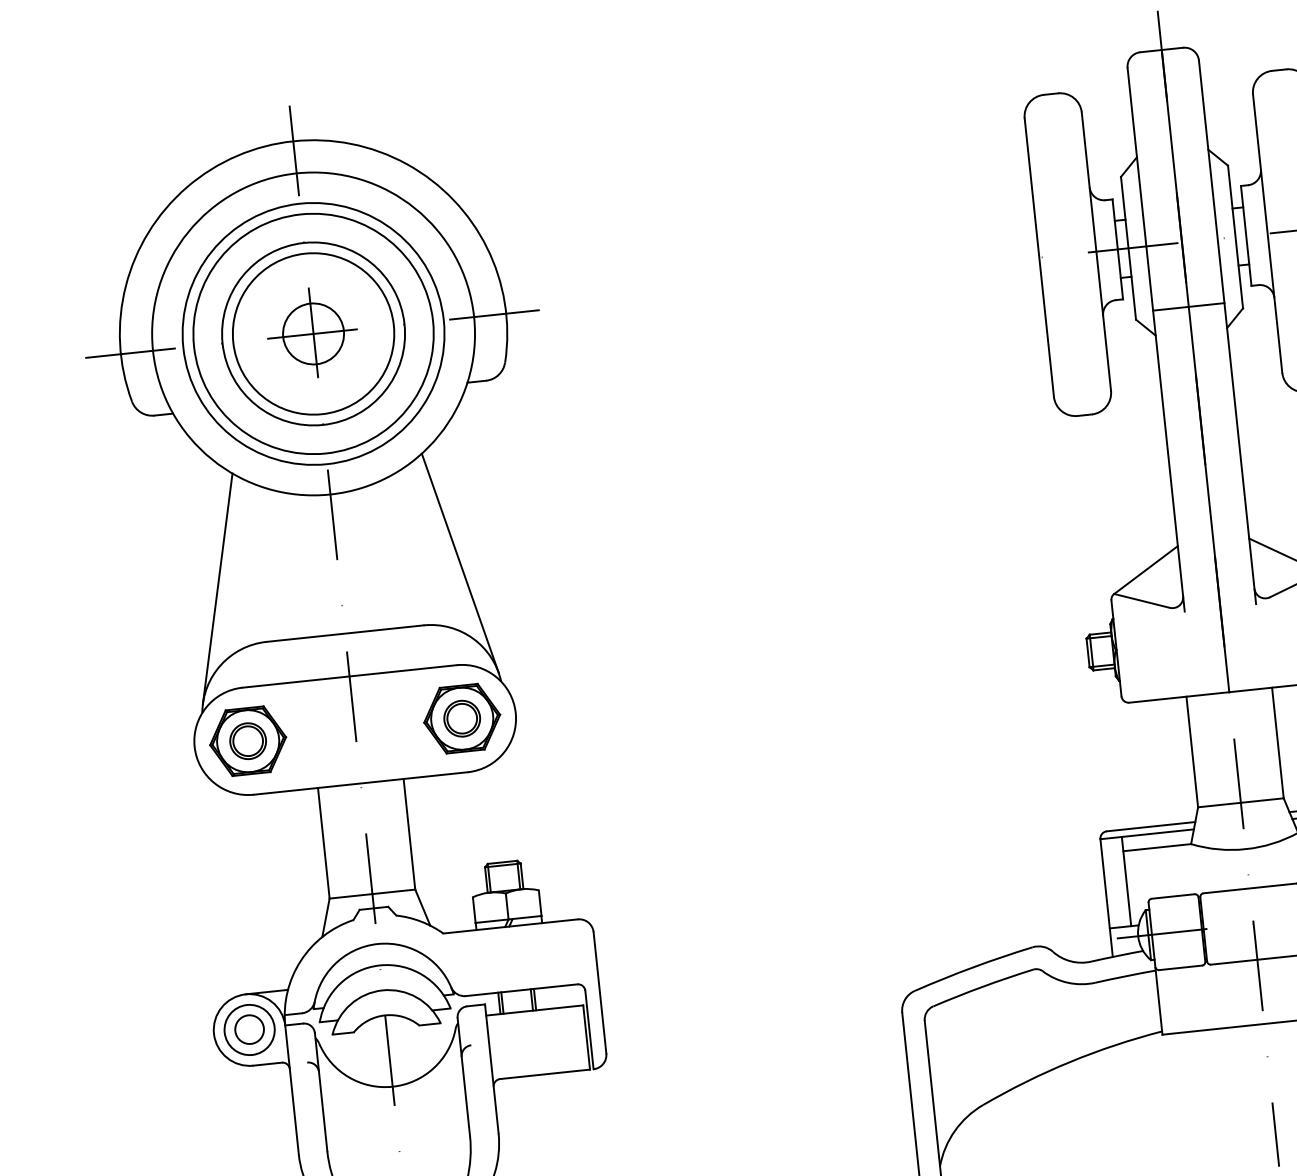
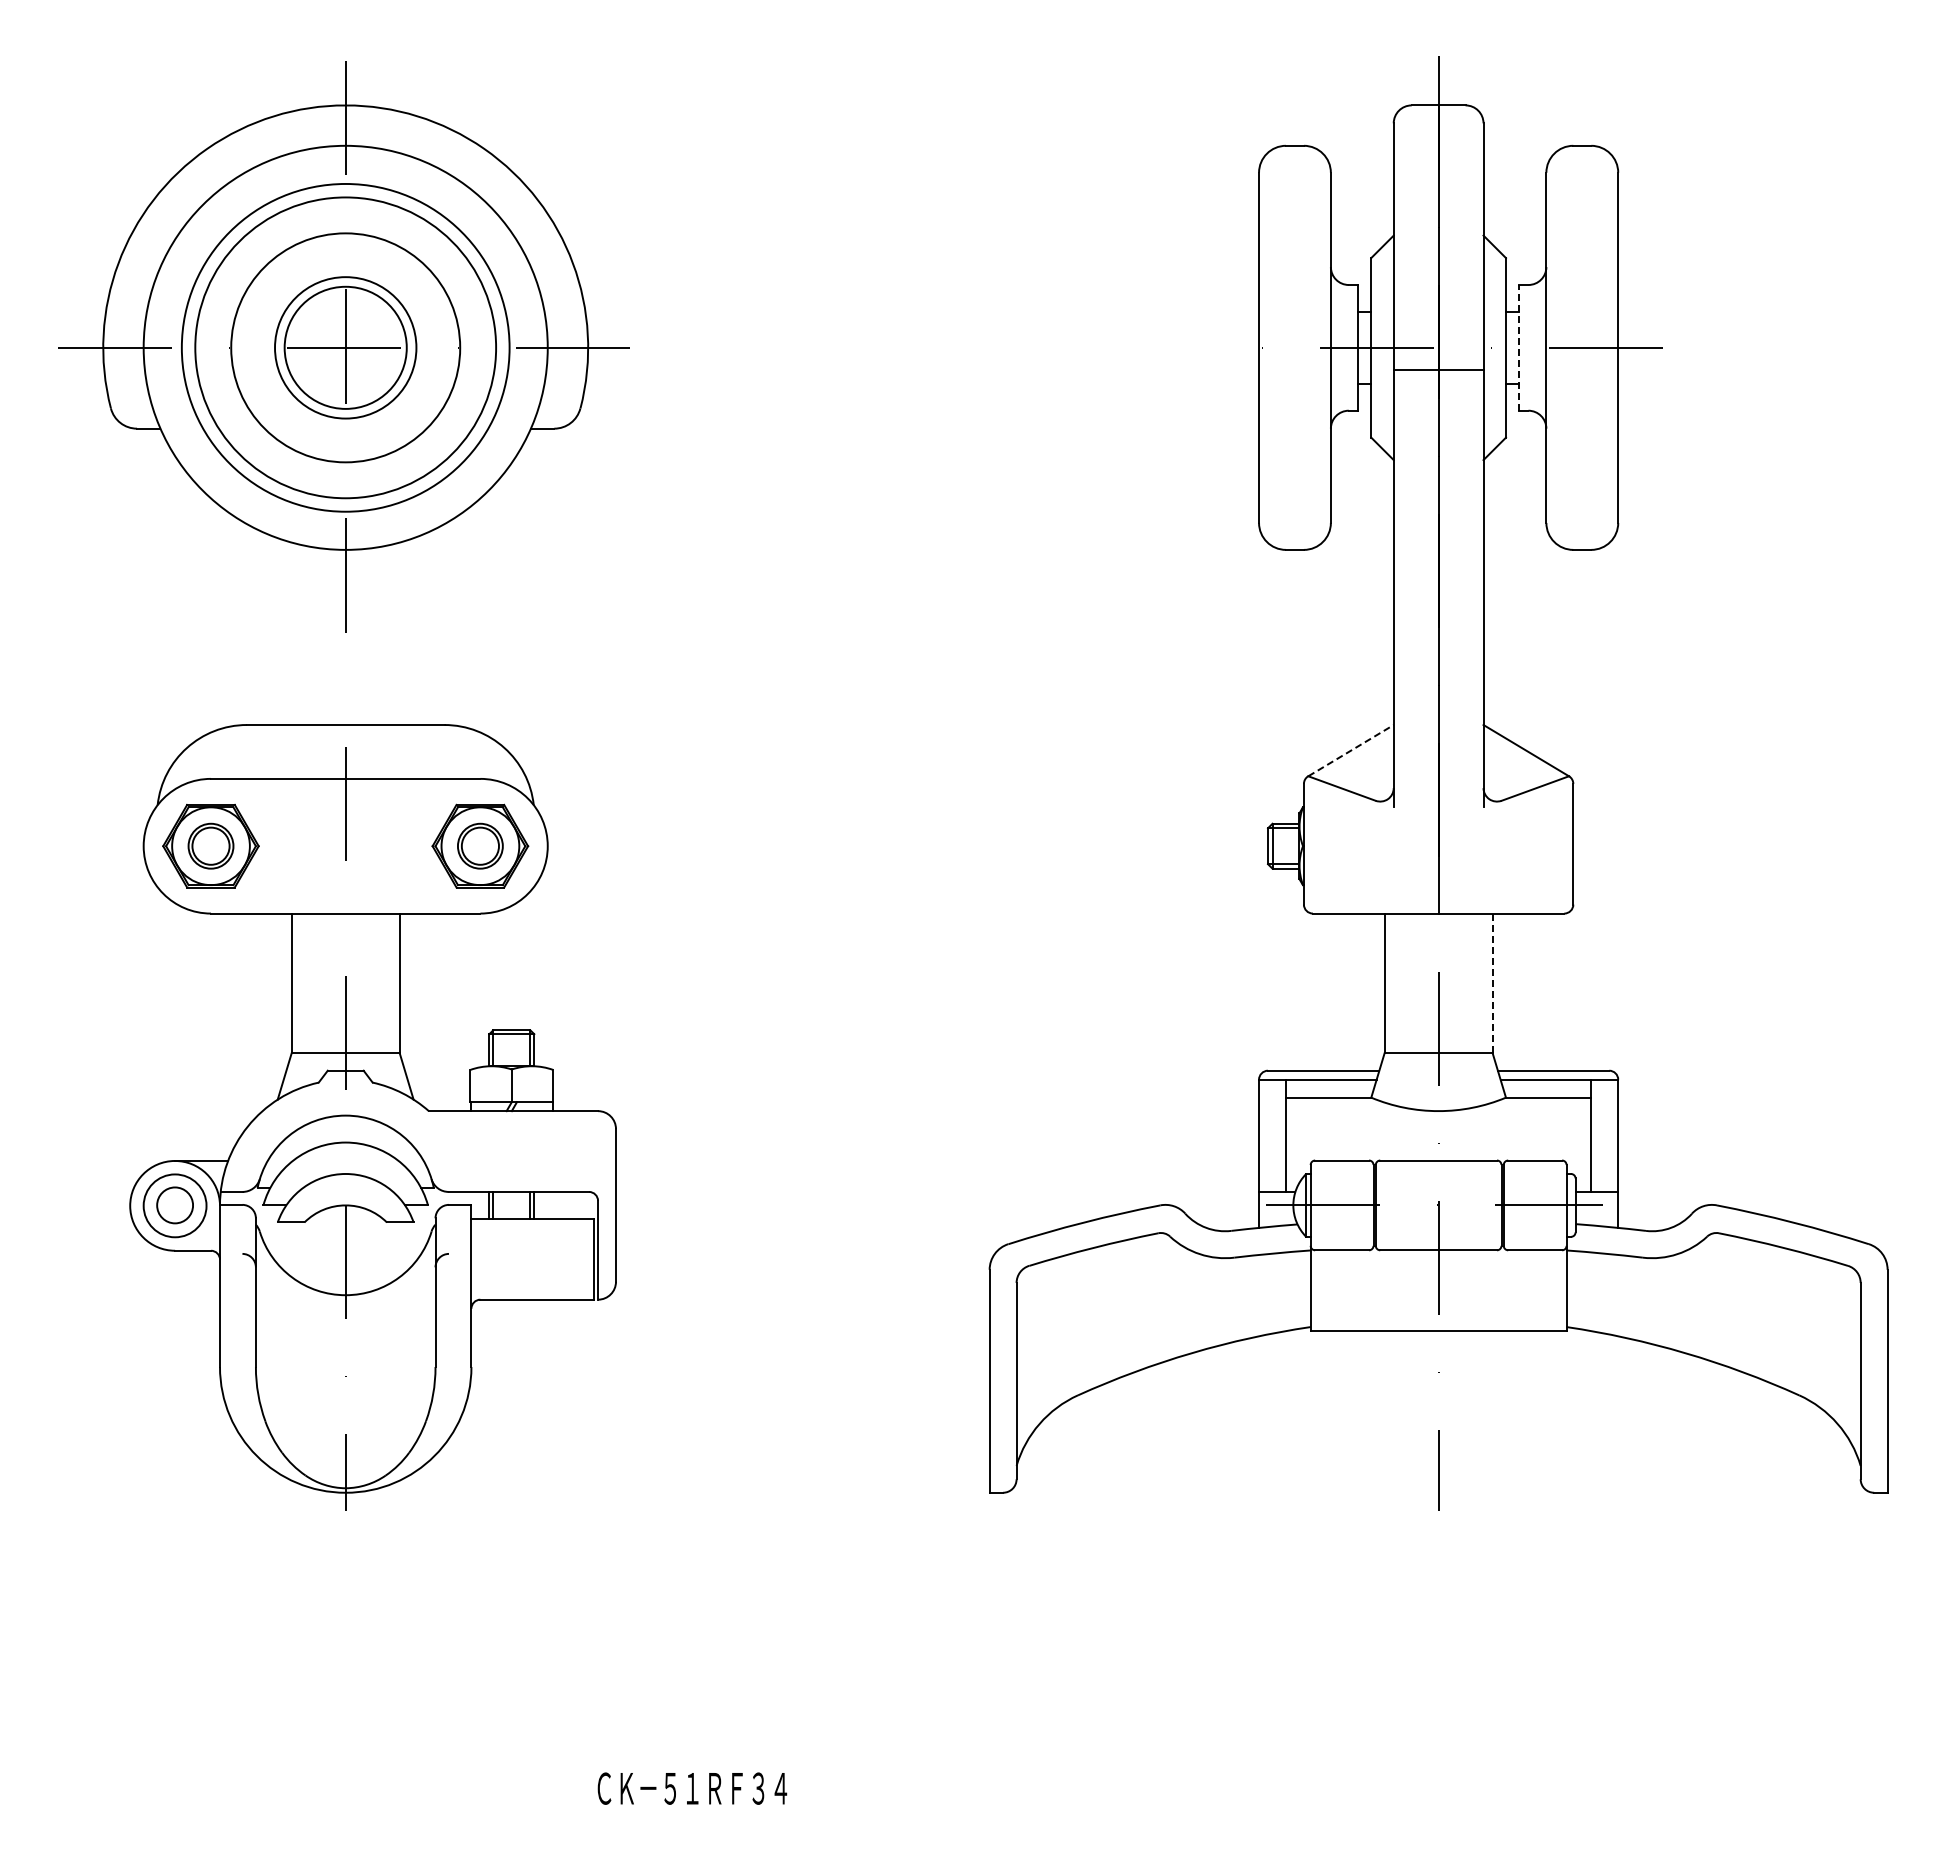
line: (1246, 235) -> (1519, 347), solid -> dashed
line: (1188, 306) -> (1438, 369), moved
circle: (313, 333) -> (345, 347), size x0.7
circle: (313, 333) -> (345, 347), size x1.6
line: (459, 563) -> (497, 652), removed
line: (1146, 569) -> (1351, 750), solid -> dashed
line: (217, 588) -> (192, 652), removed
line: (1277, 743) -> (1492, 983), solid -> dashed

